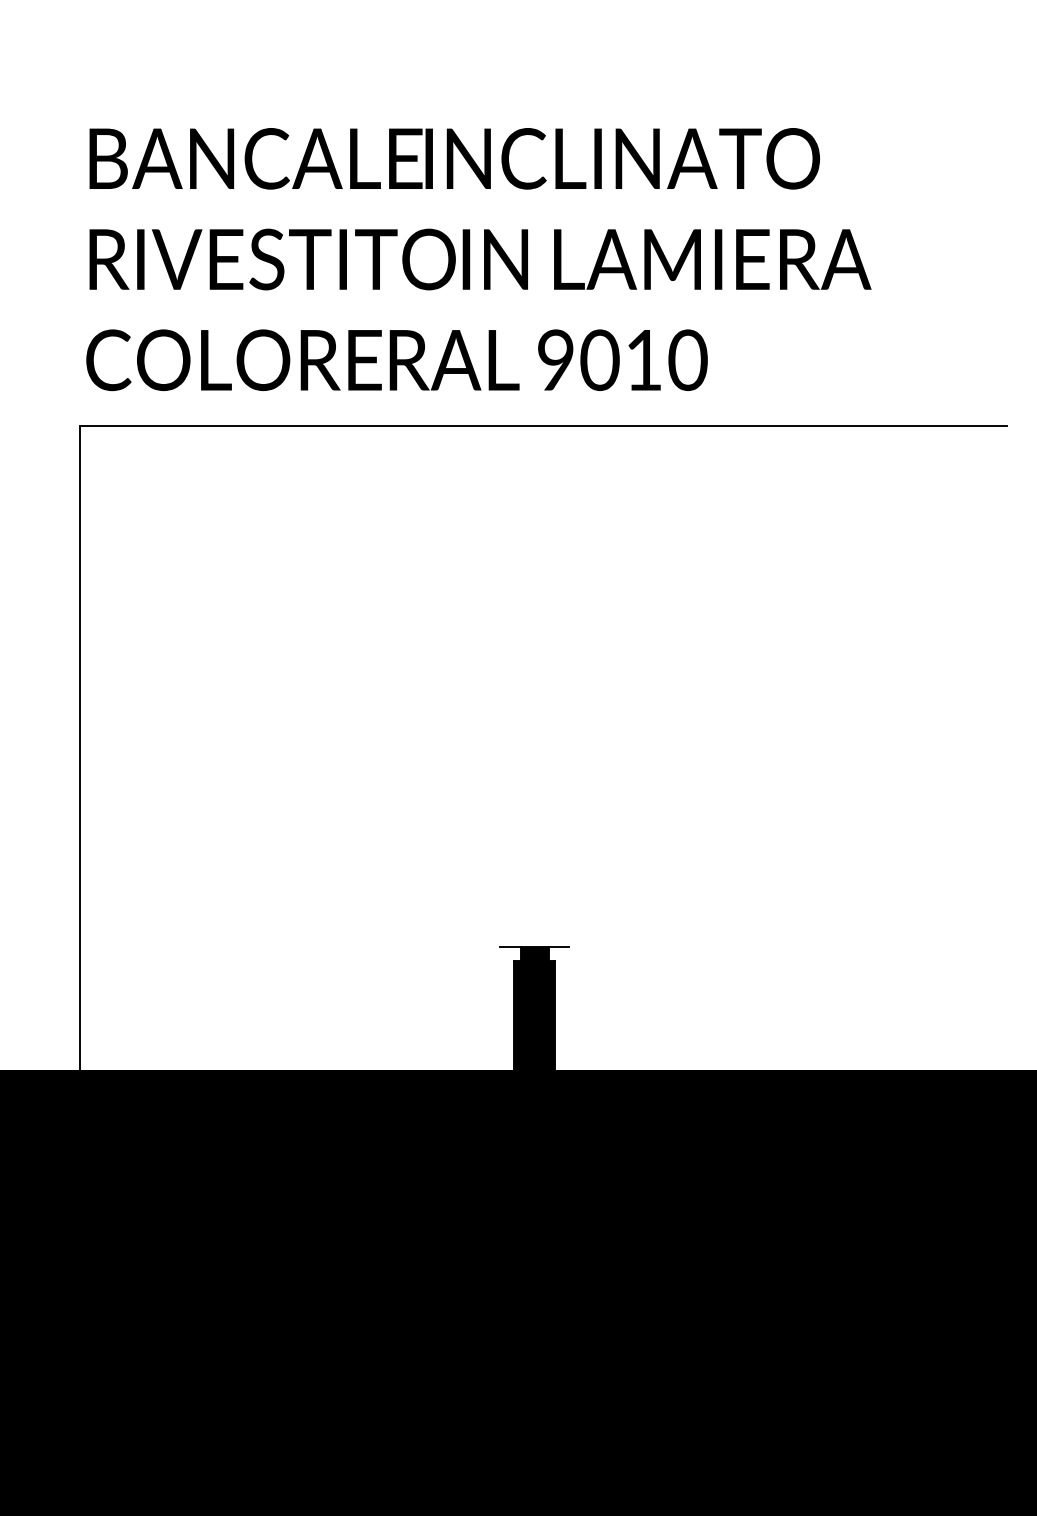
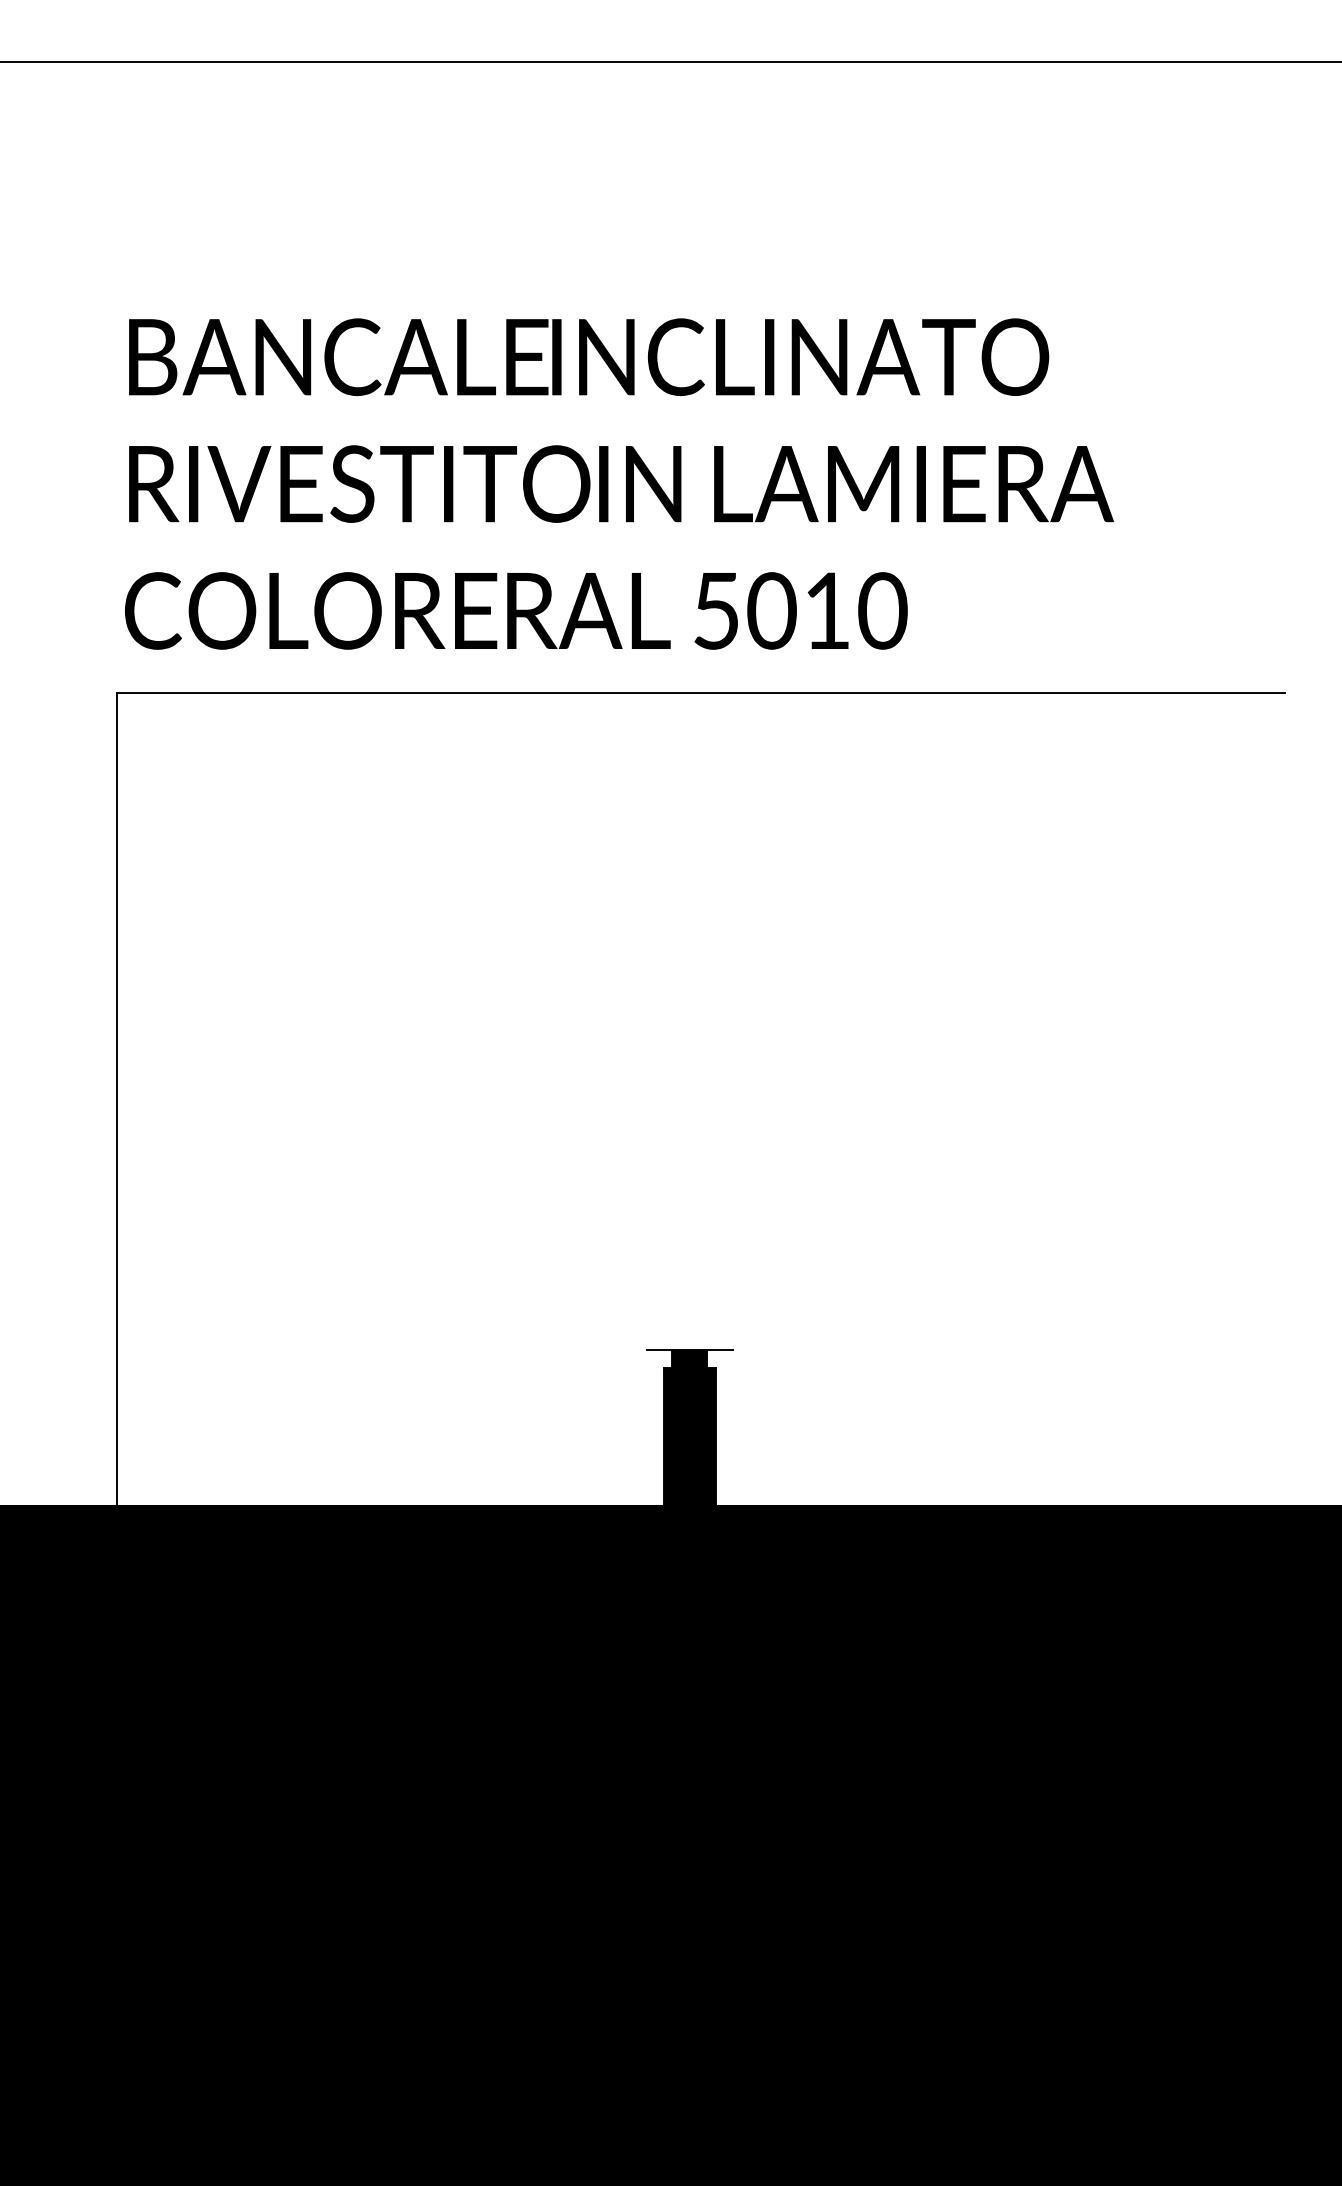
text: (555, 359) -> (716, 610), 9010 -> 5010

